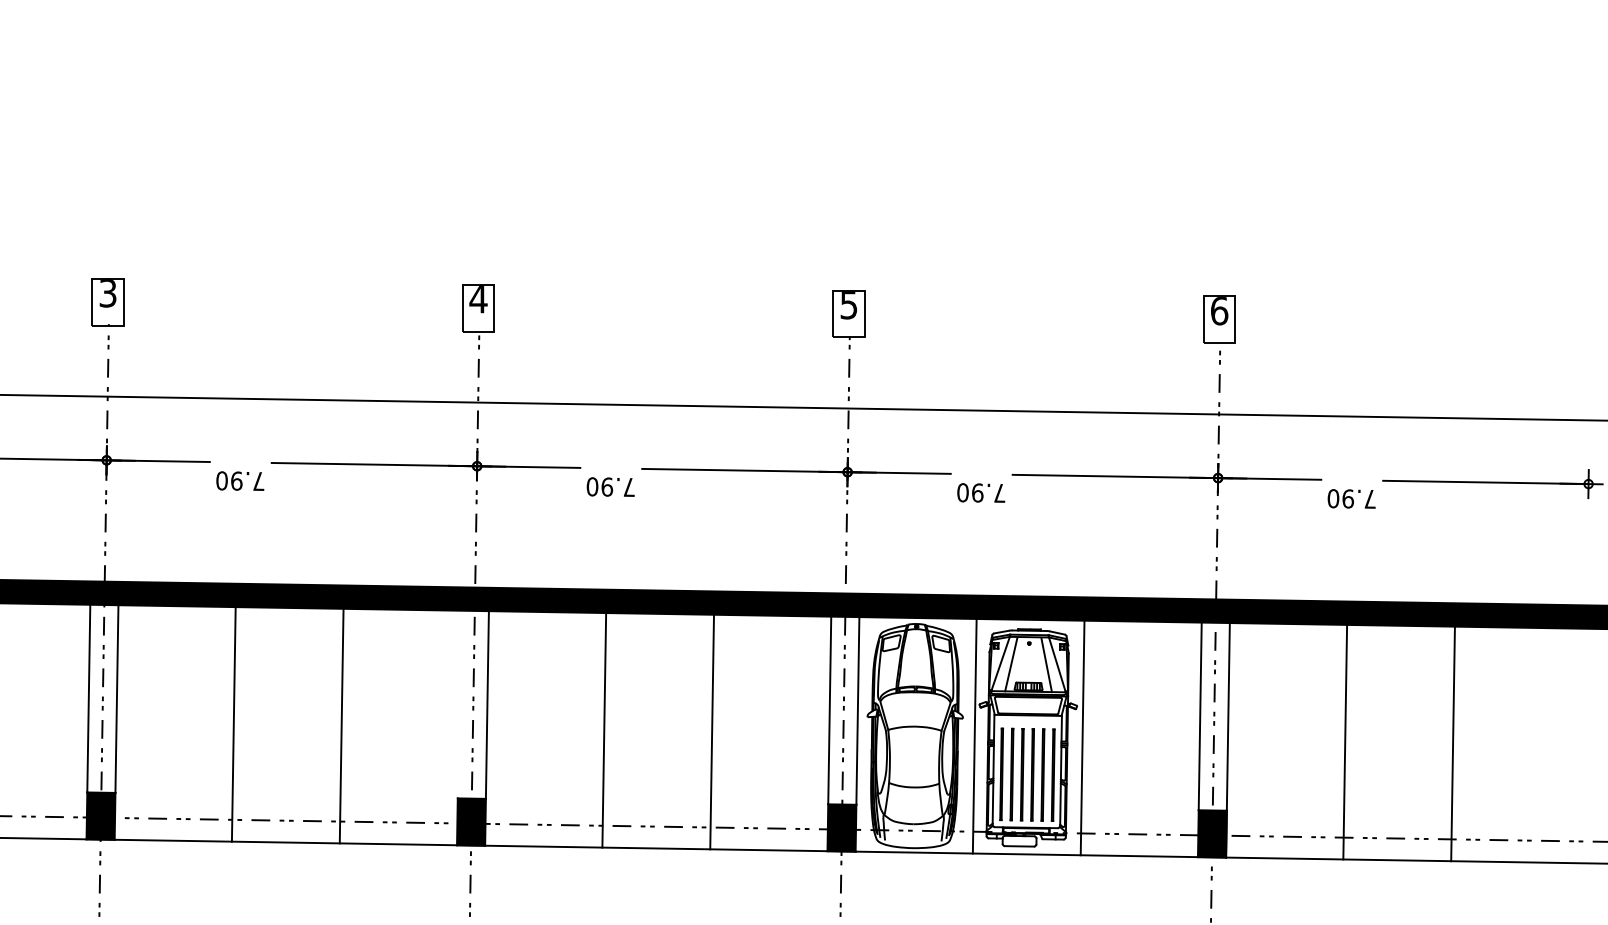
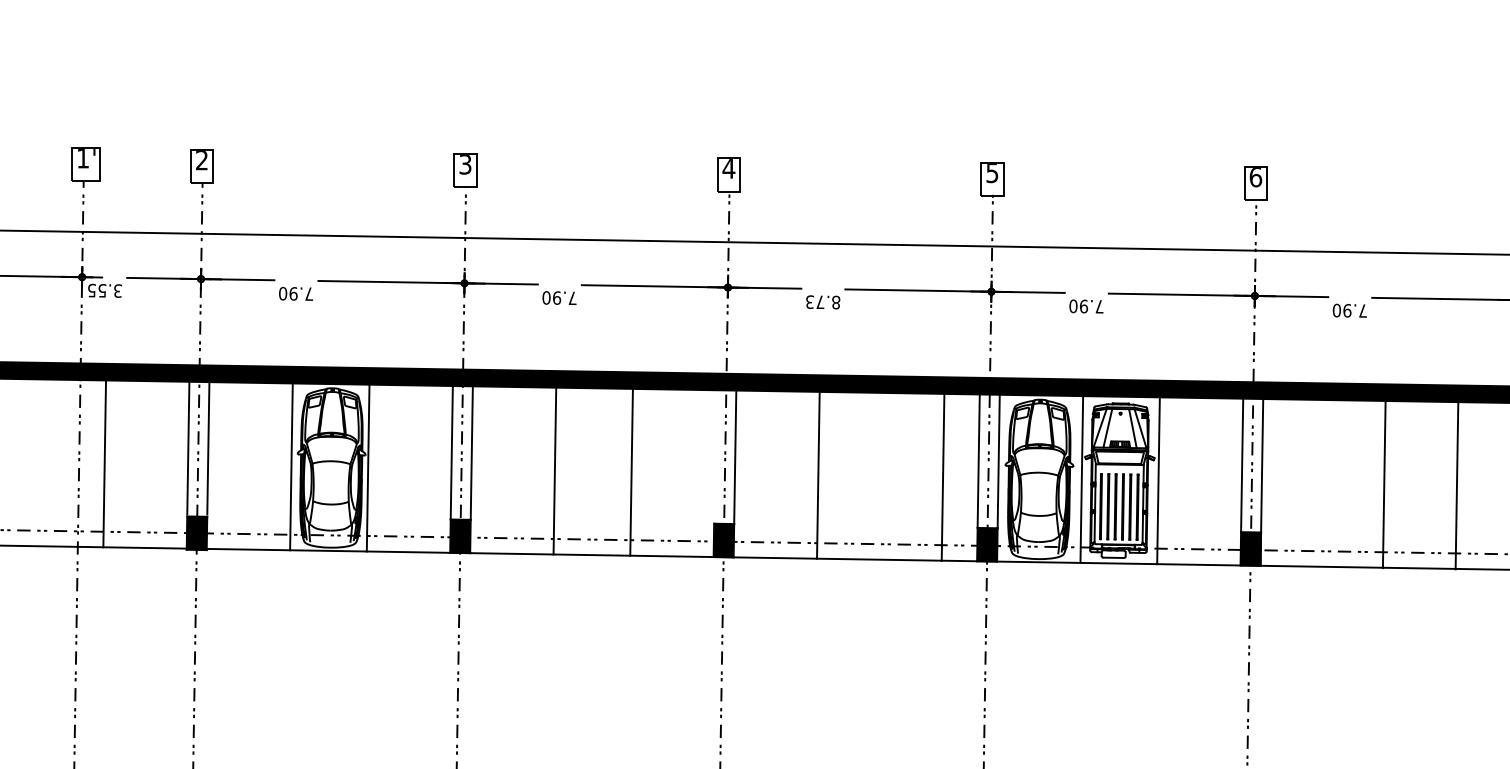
text: (611, 487) -> (823, 302), 7.90 -> 8.73
line: (711, 731) -> (942, 477), moved
line: (1344, 741) -> (1383, 484), moved
line: (1452, 743) -> (1456, 485), moved

